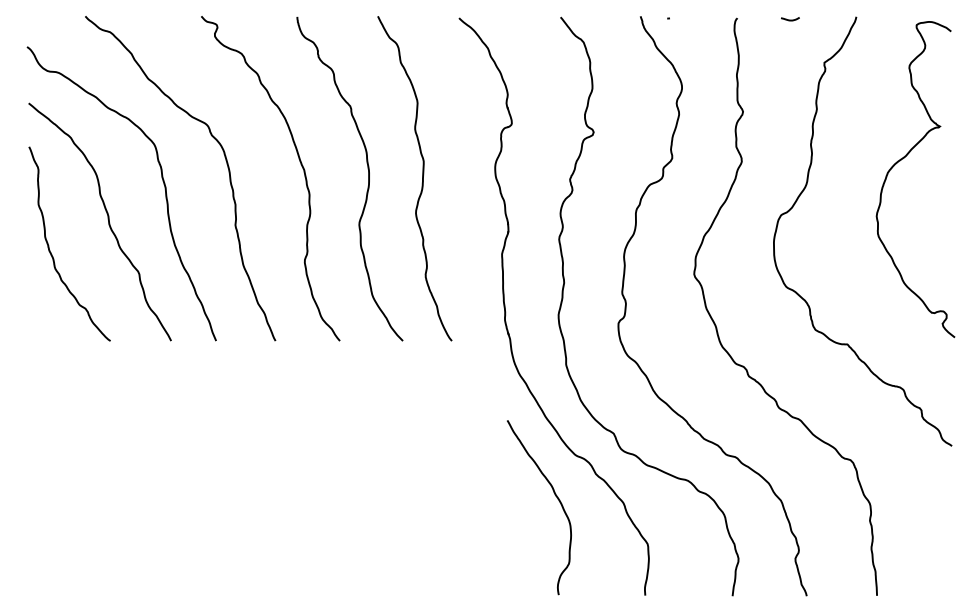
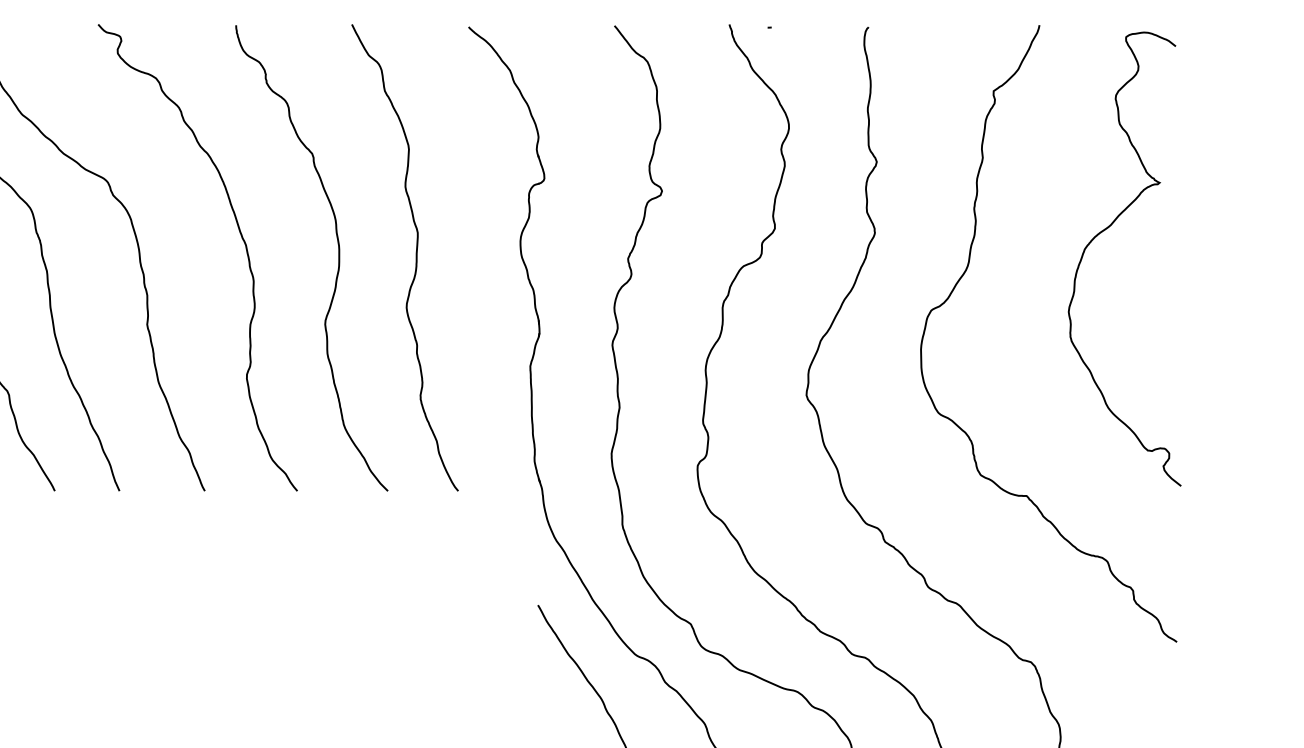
curve: (790, 19) -> (944, 29), removed

